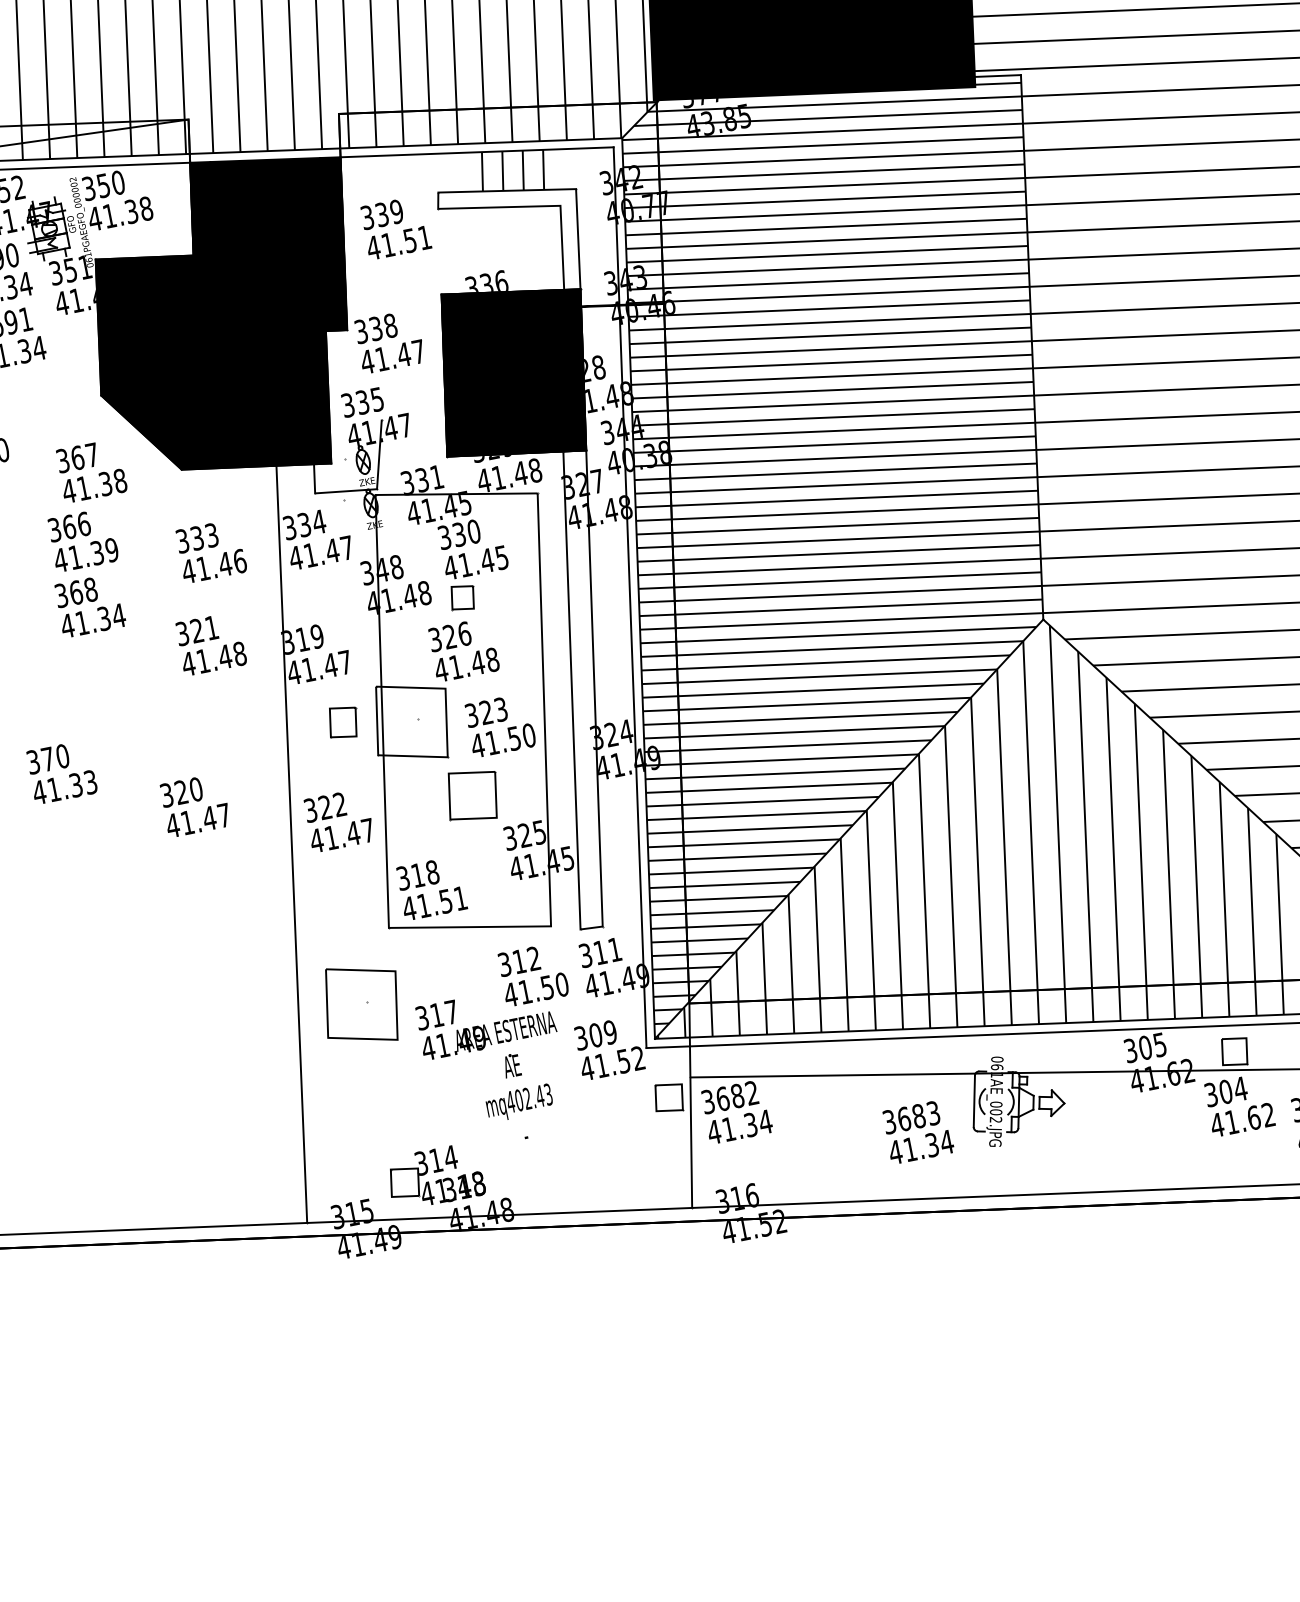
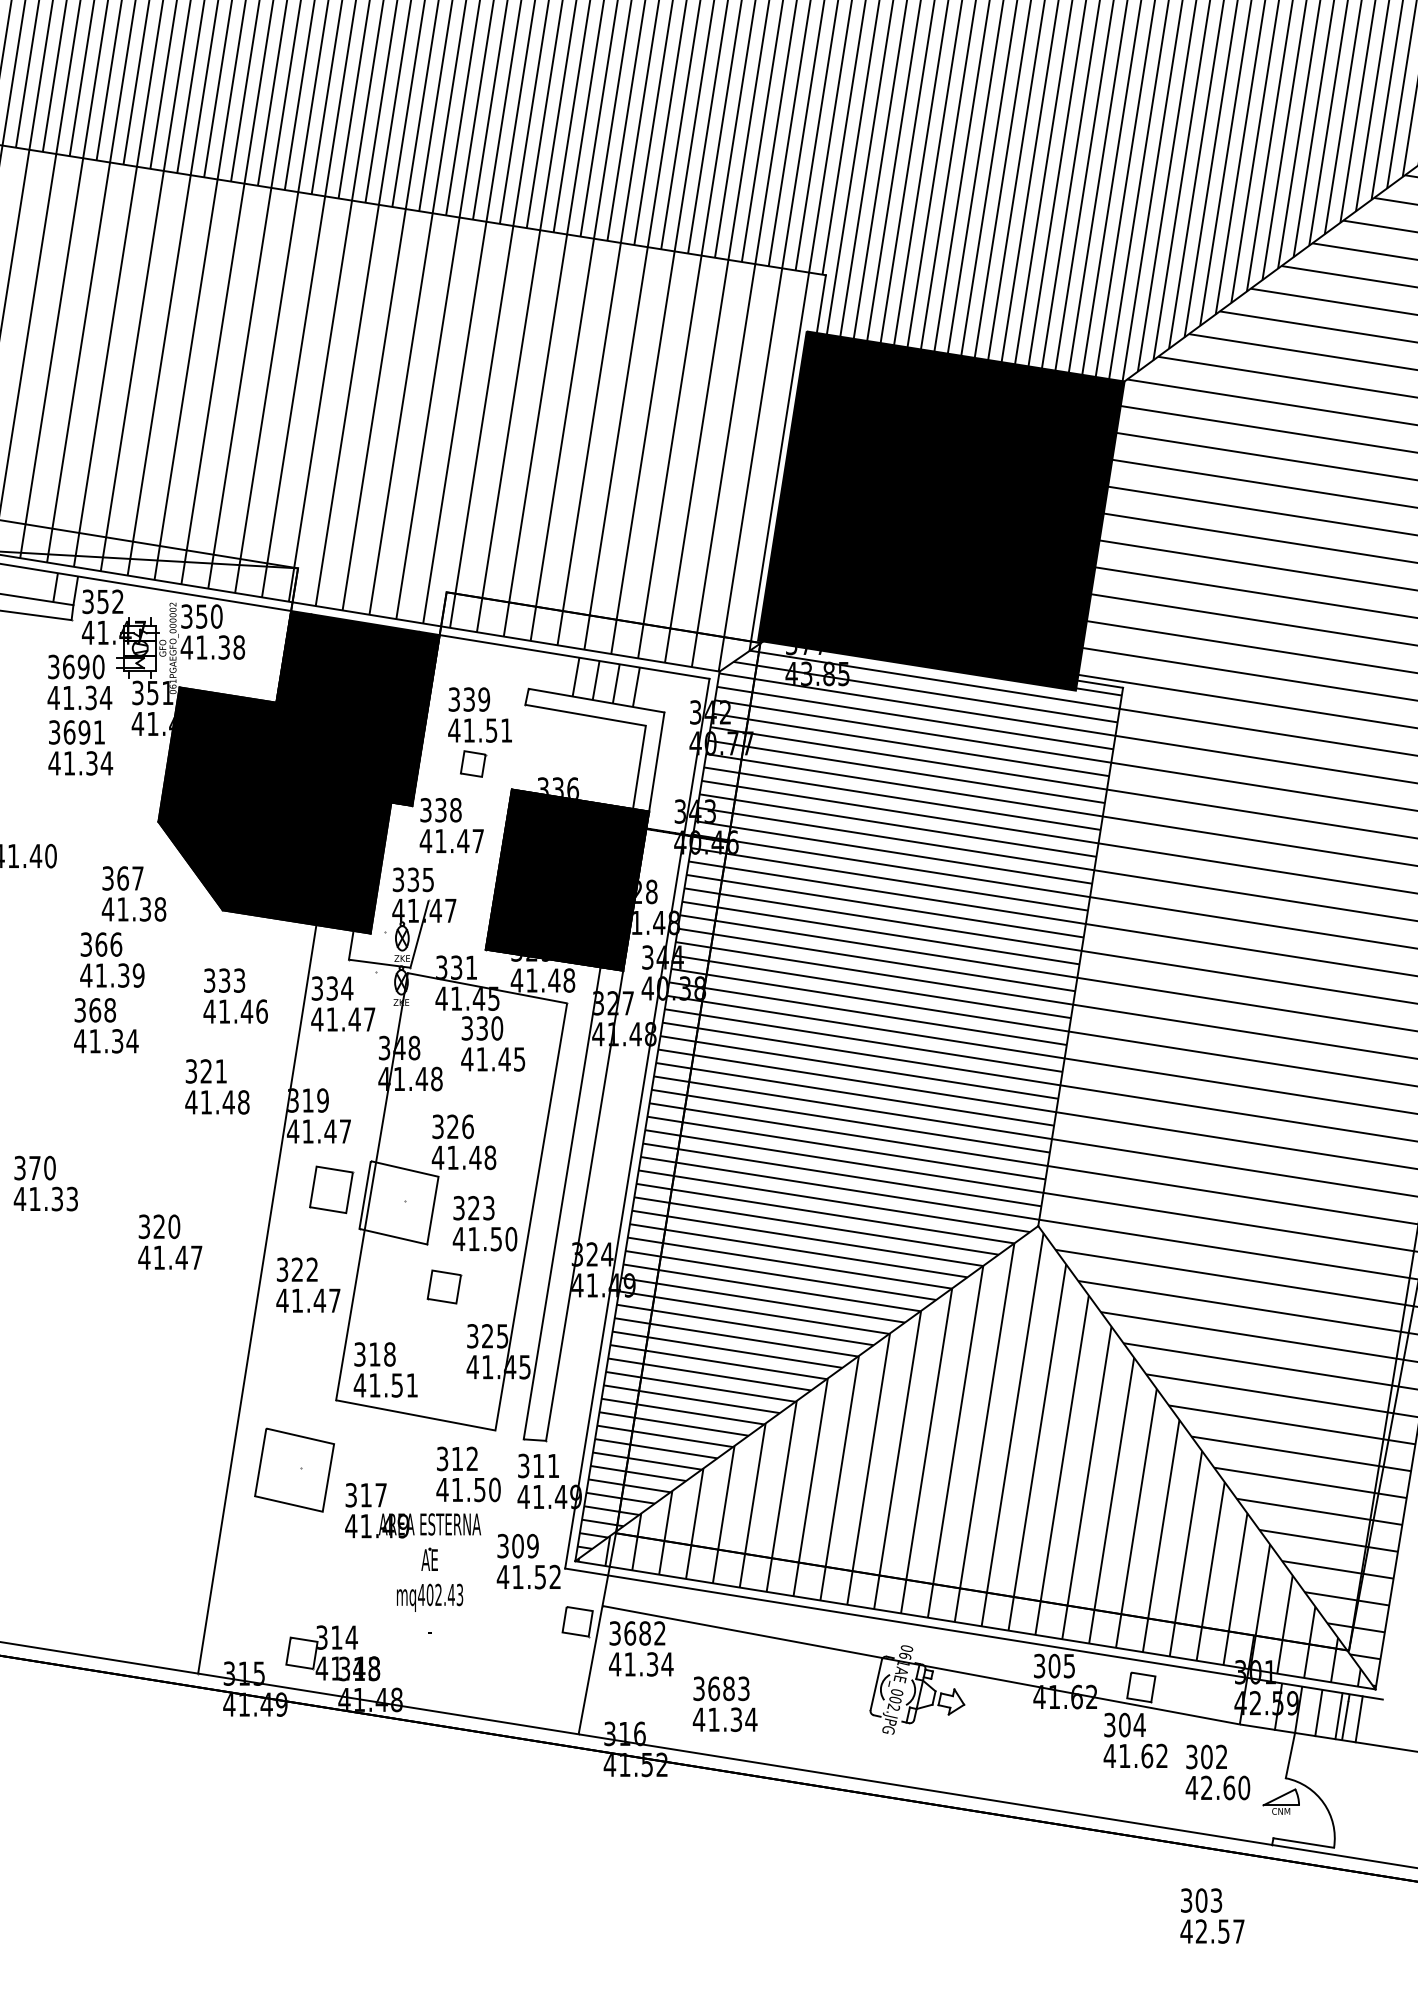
part: (462, 597) -> (473, 763), moved
part: (343, 722) -> (331, 1189), size x1.43
part: (472, 795) -> (444, 1286), size x0.62
text: (917, 1131) -> (724, 1703), moved

